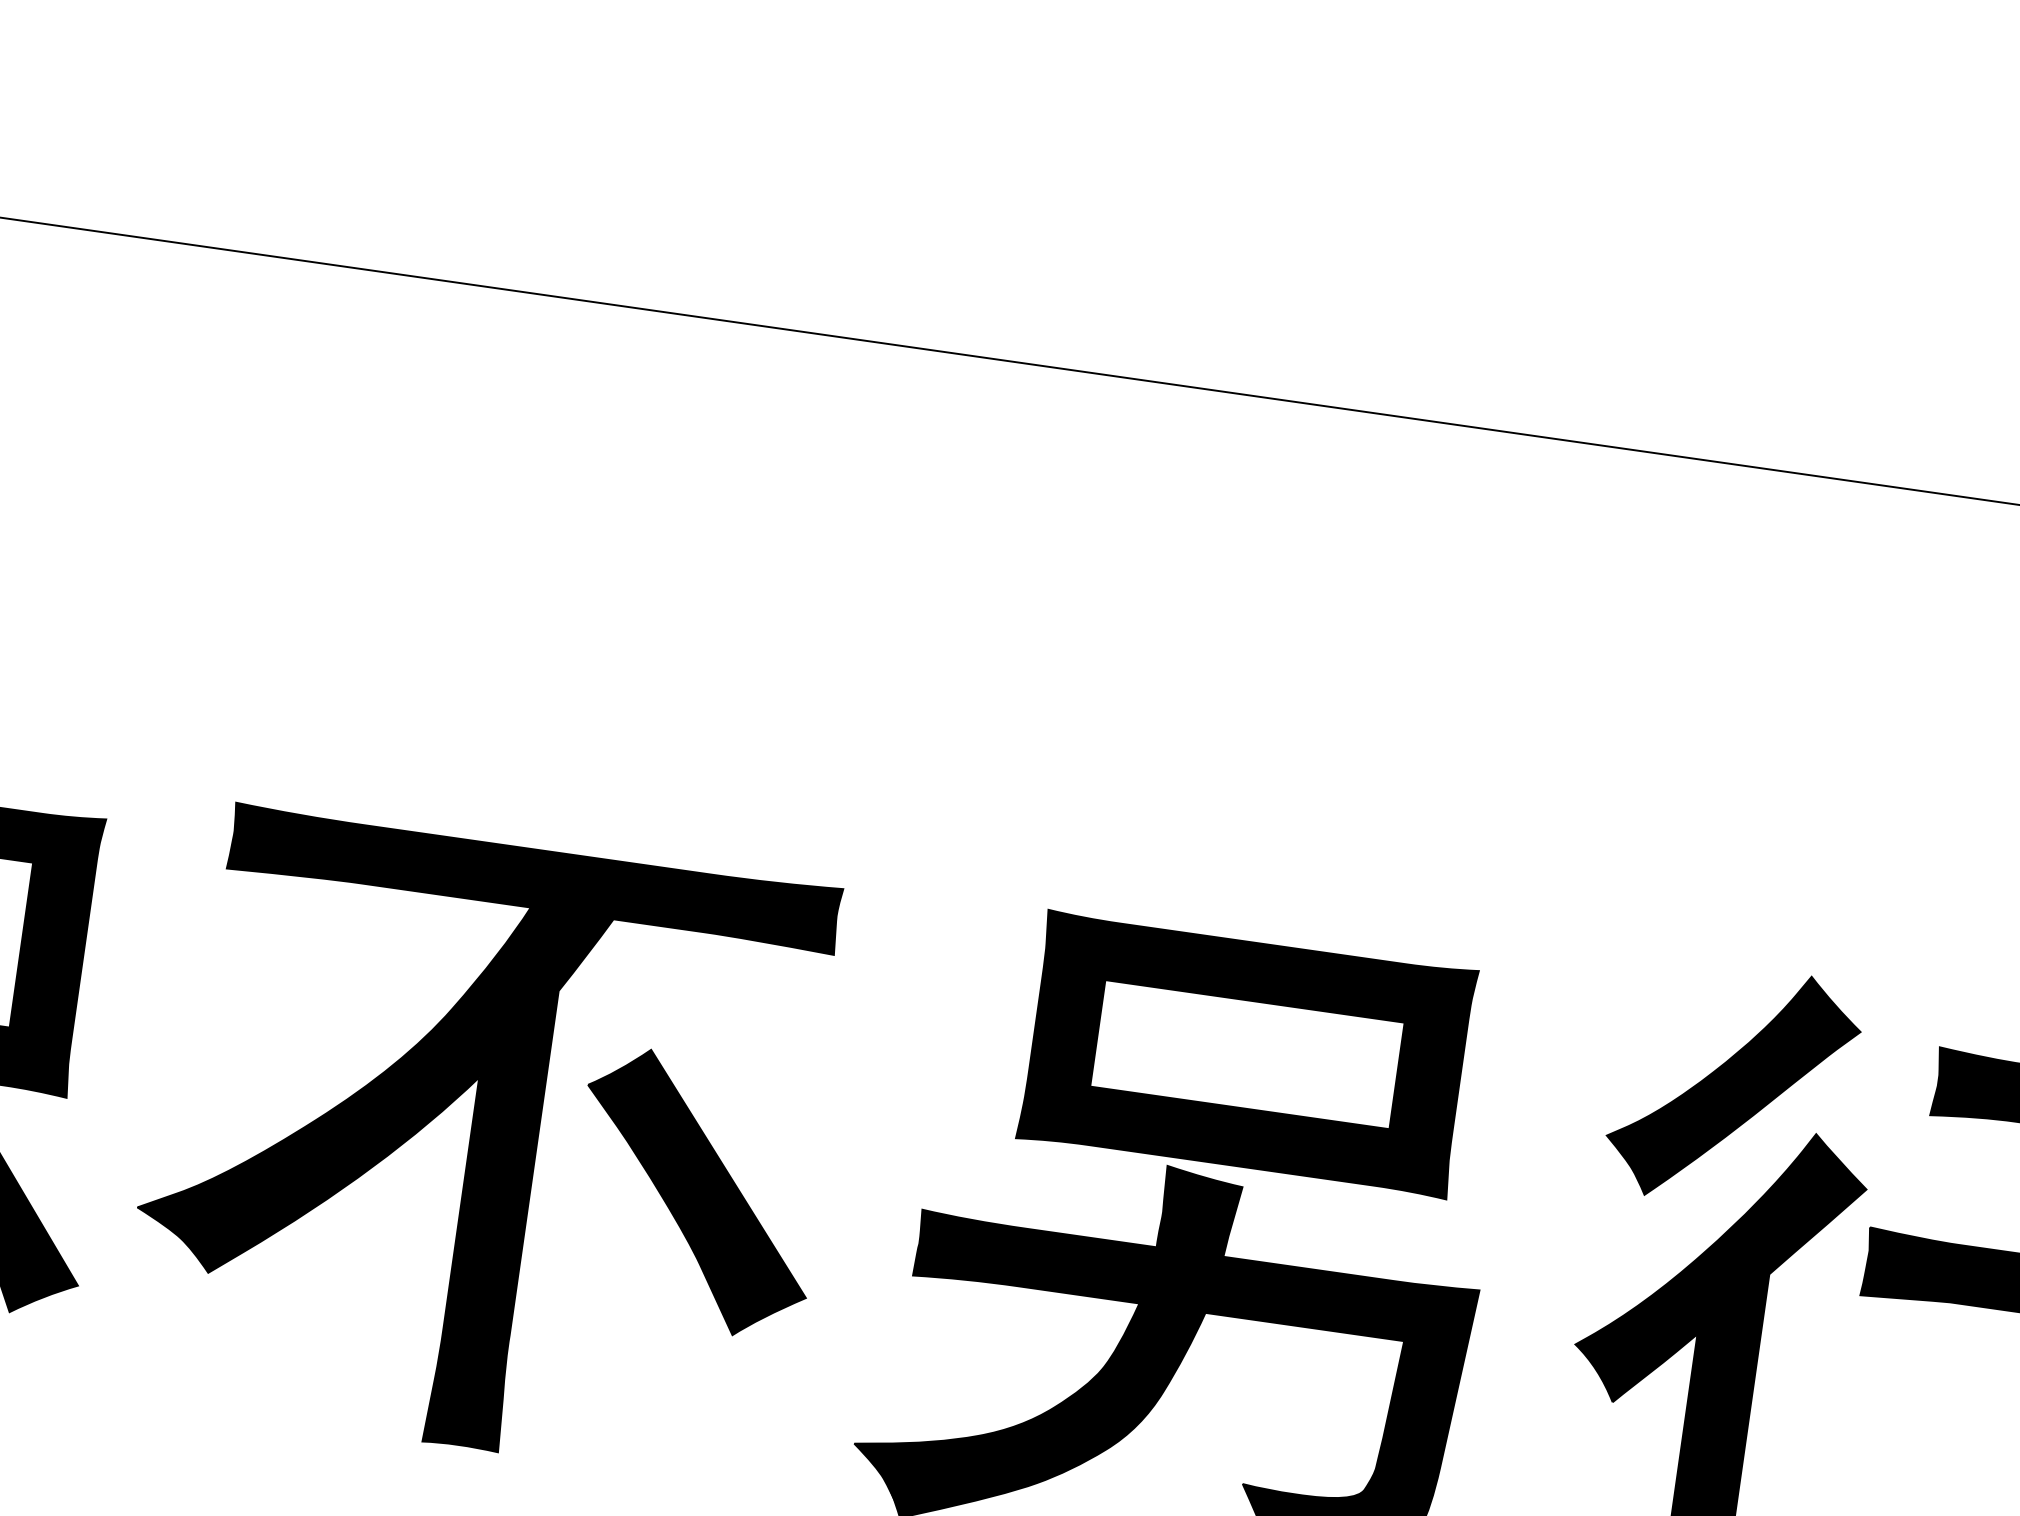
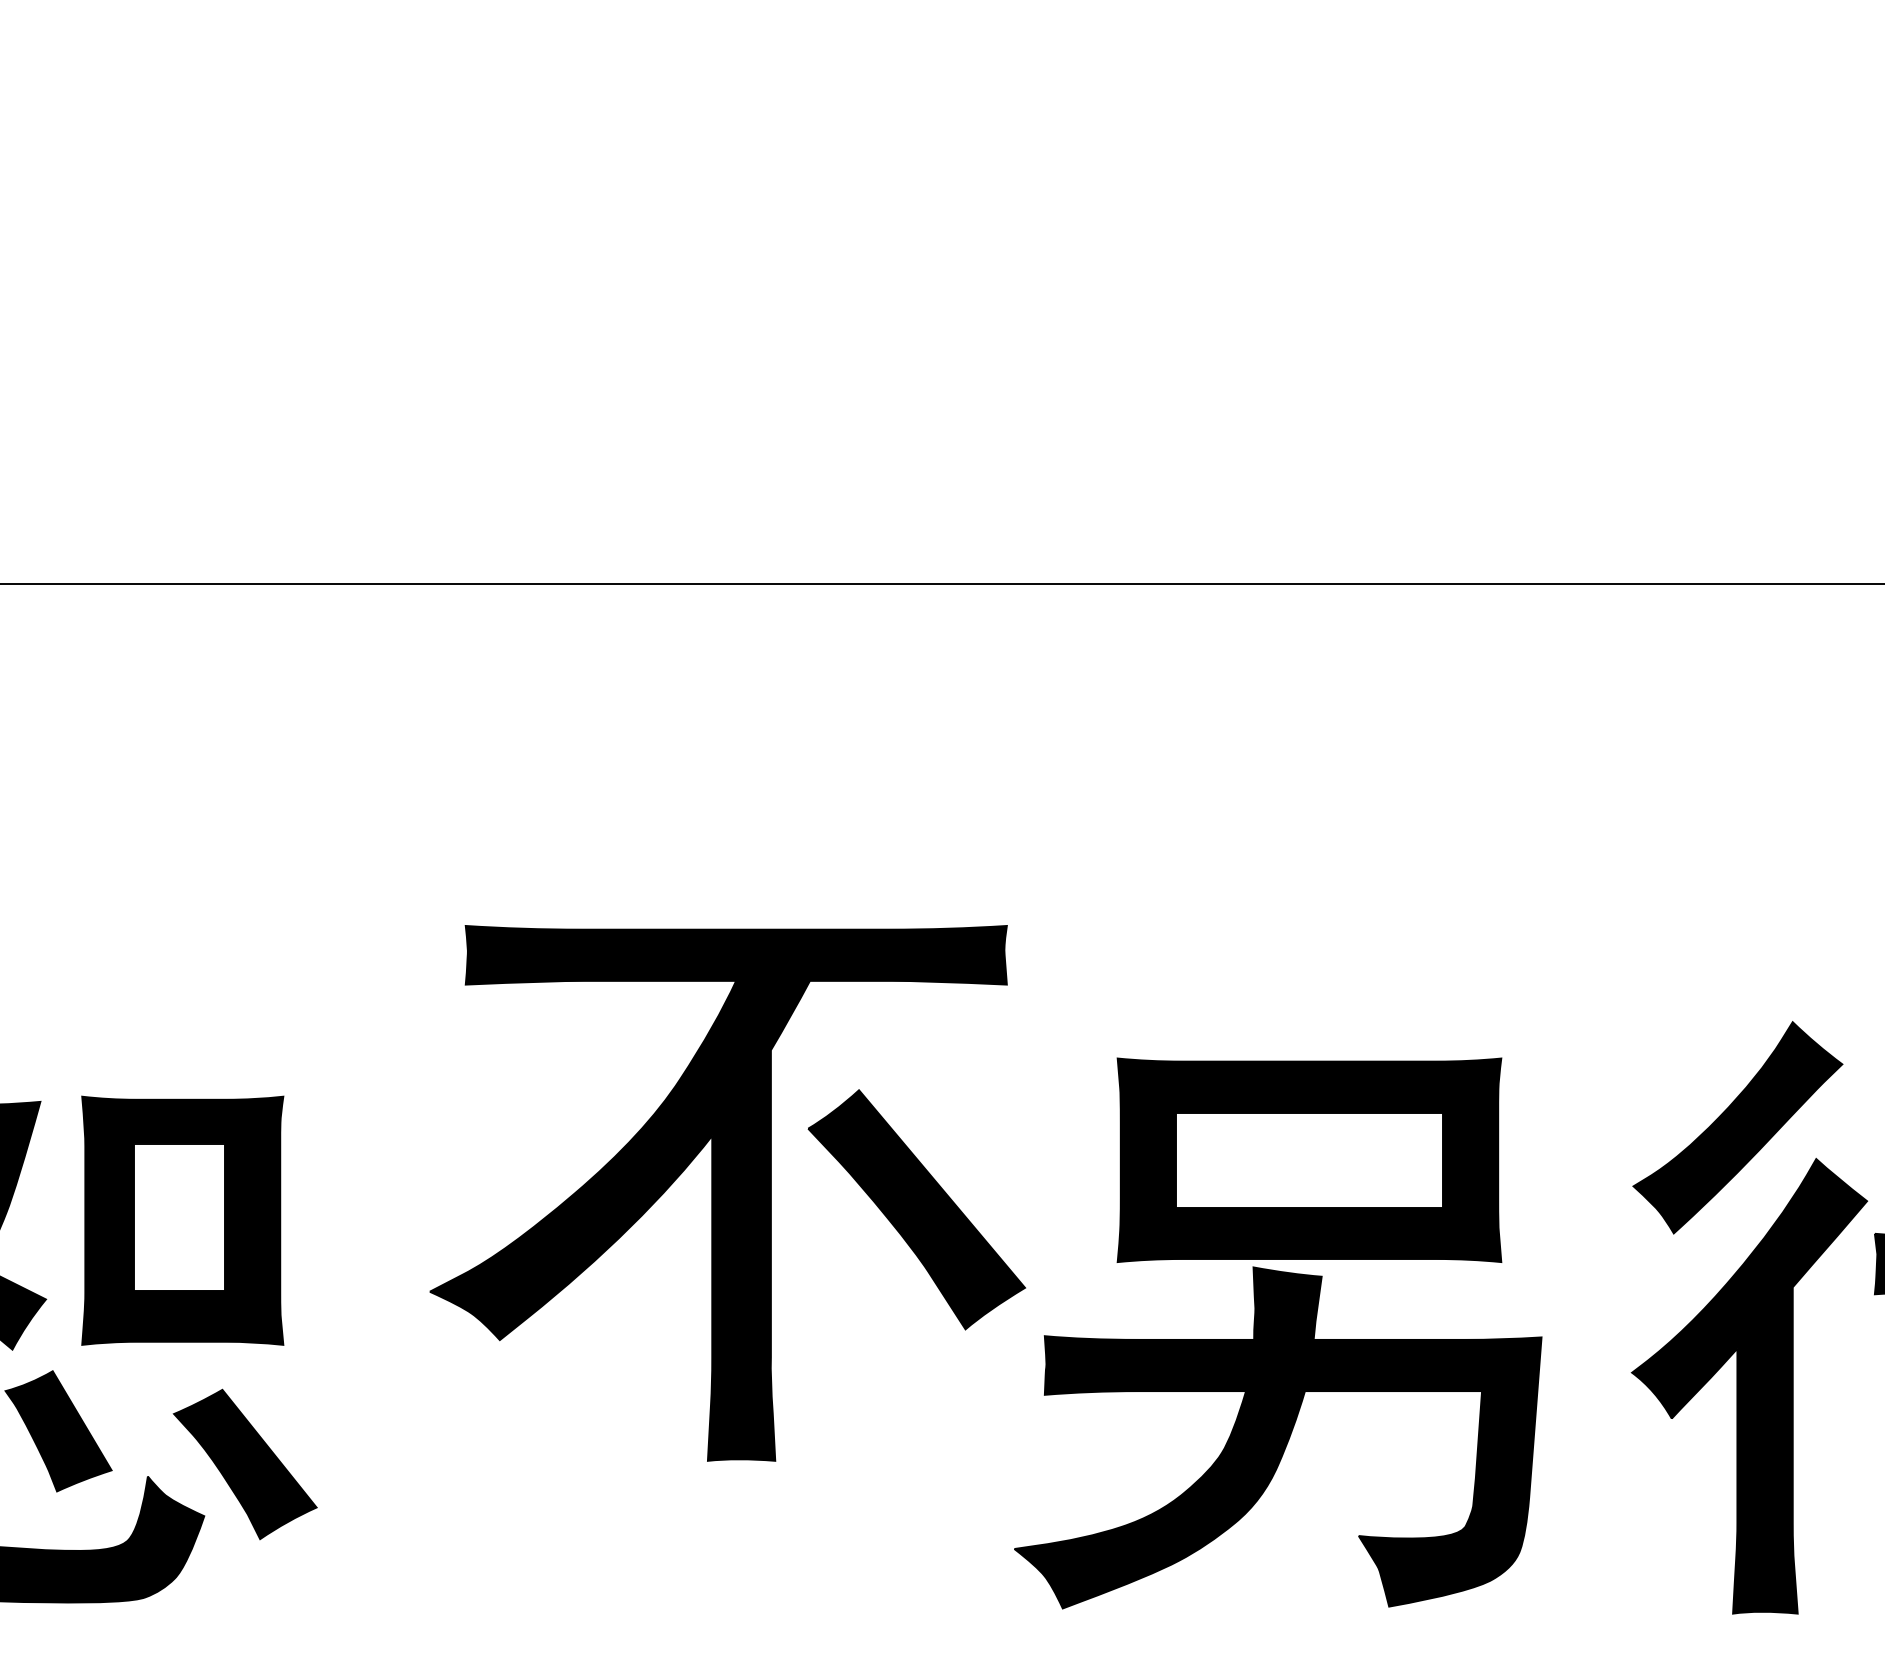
part: (487, 1144) -> (727, 1193), moved

